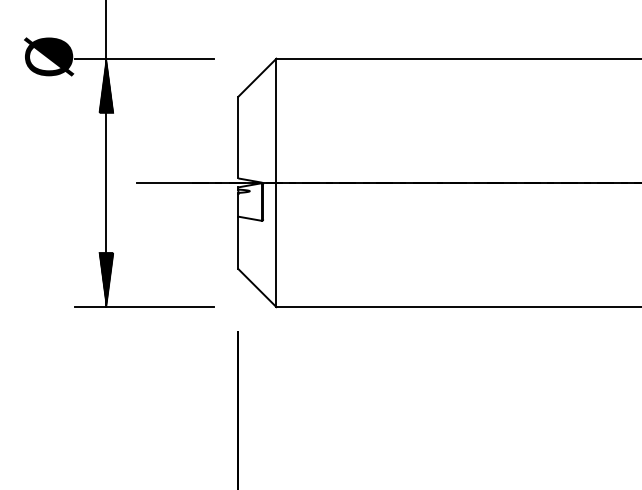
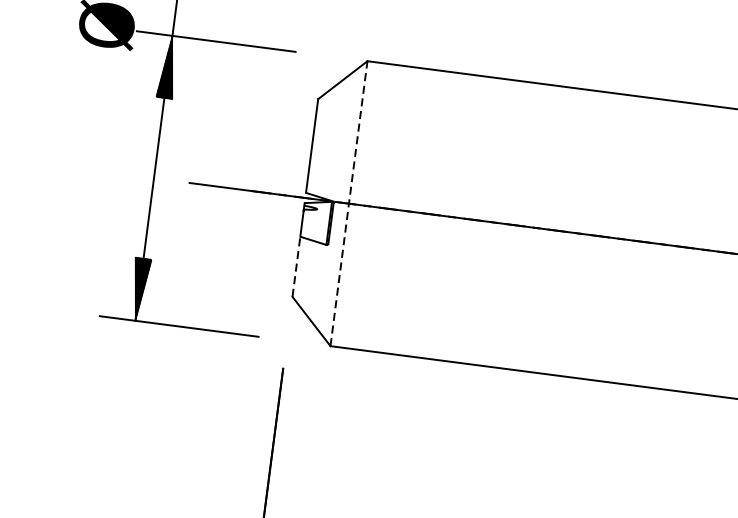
line: (276, 182) -> (349, 203), solid -> dashed
line: (238, 242) -> (296, 266), solid -> dashed

